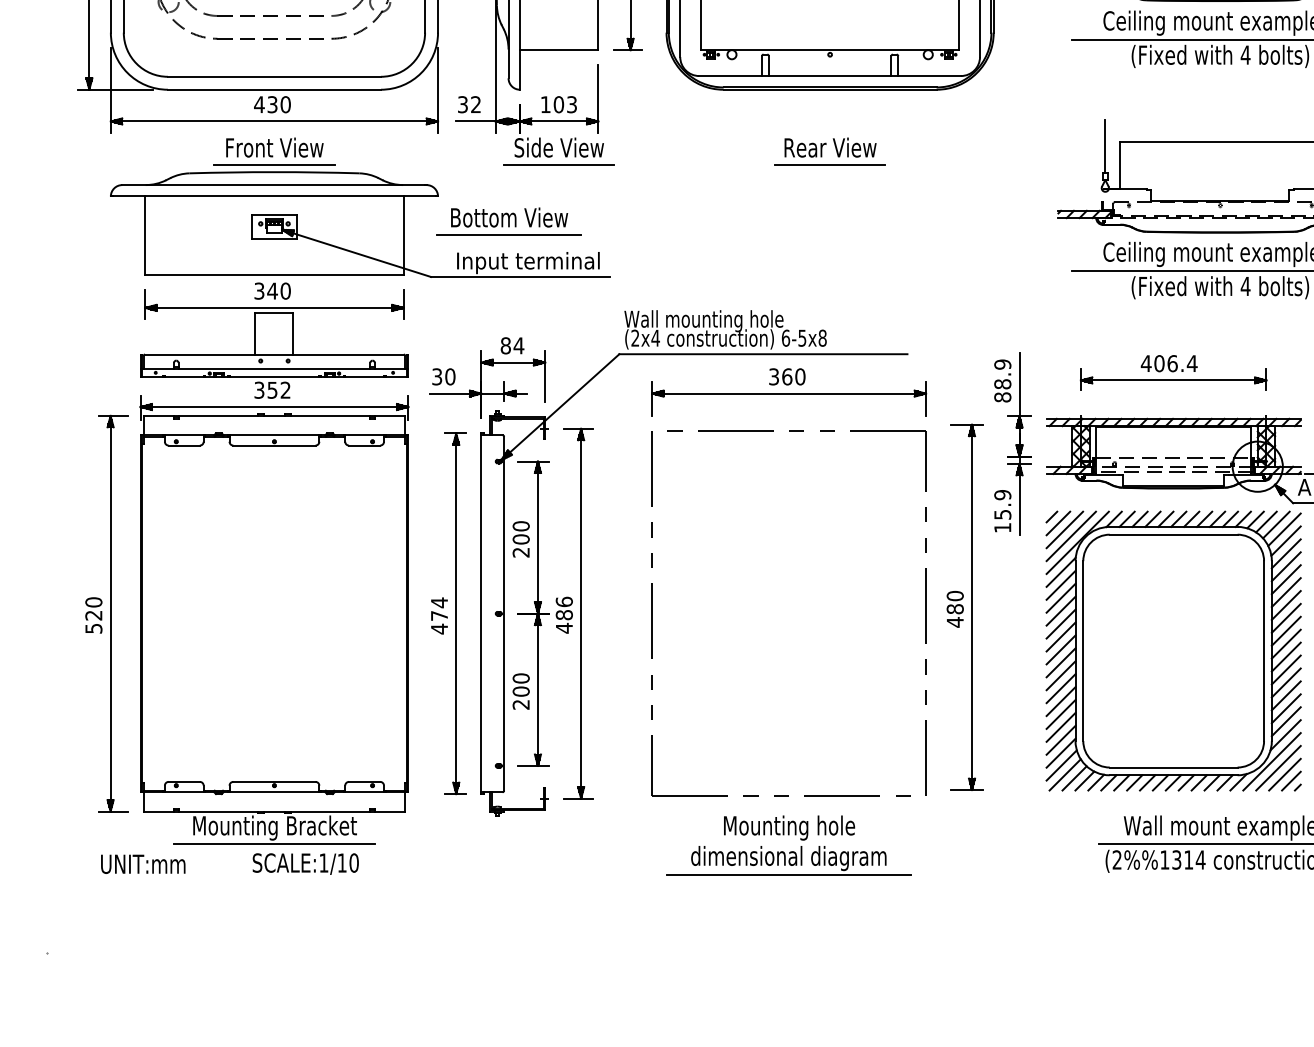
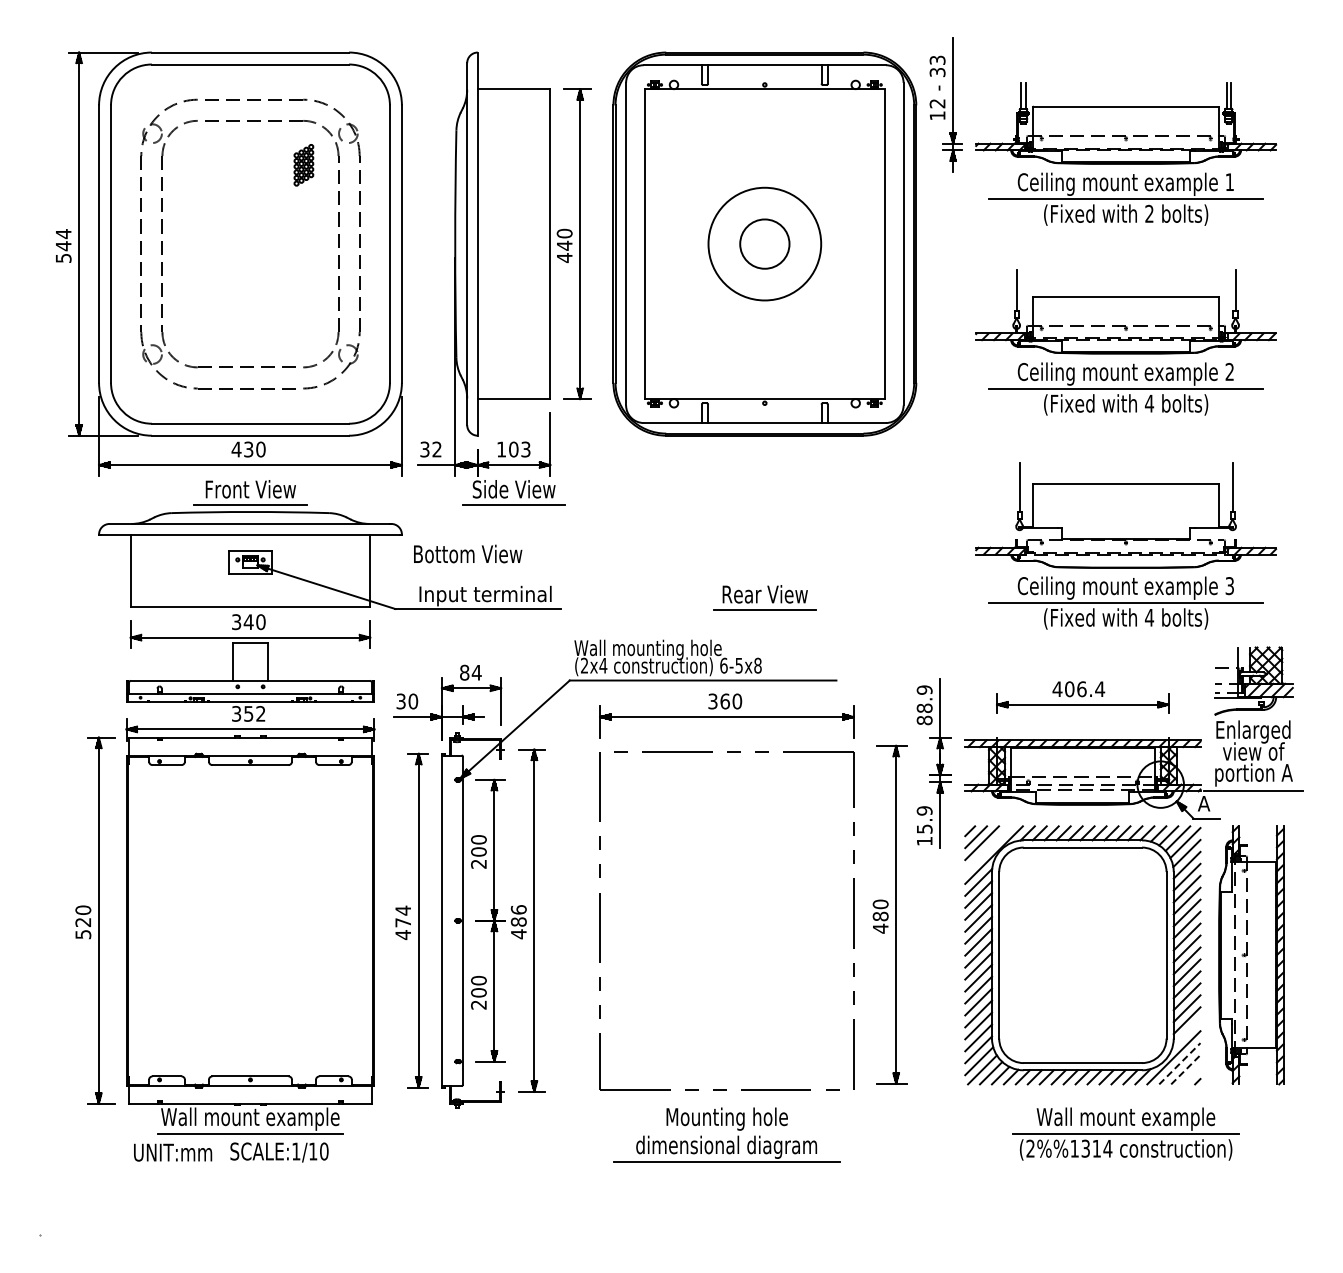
part: (829, 151) -> (764, 597), moved
line: (508, 235) -> (467, 570), removed
line: (1070, 536) -> (987, 849), removed
line: (1285, 735) -> (1186, 1033), removed
line: (1279, 767) -> (1180, 1063), solid -> dashed
line: (1284, 774) -> (1185, 1069), solid -> dashed
line: (1291, 780) -> (1191, 1075), removed
text: (274, 827) -> (250, 1118), Mounting Bracket -> Wall mount example
text: (143, 864) -> (173, 1152), moved

